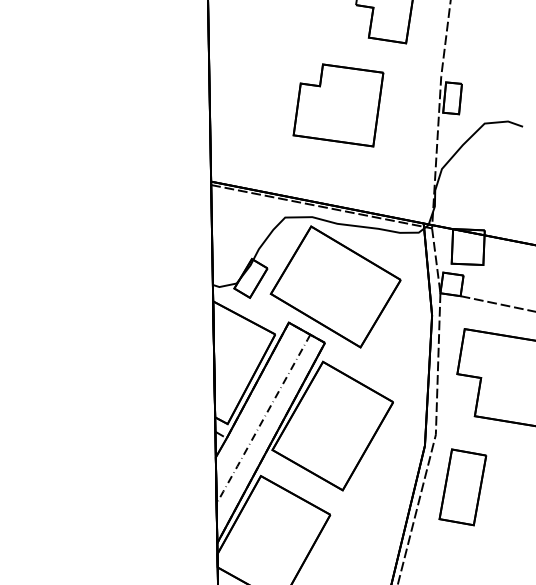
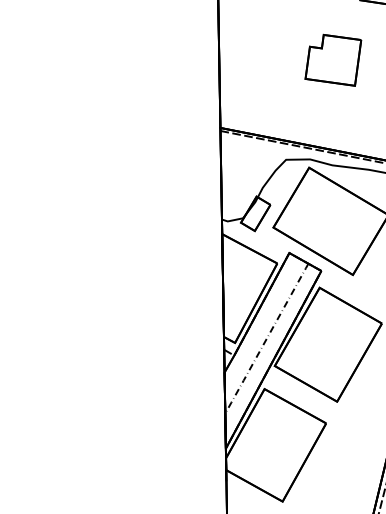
part: (338, 105) -> (333, 60), size x0.7

